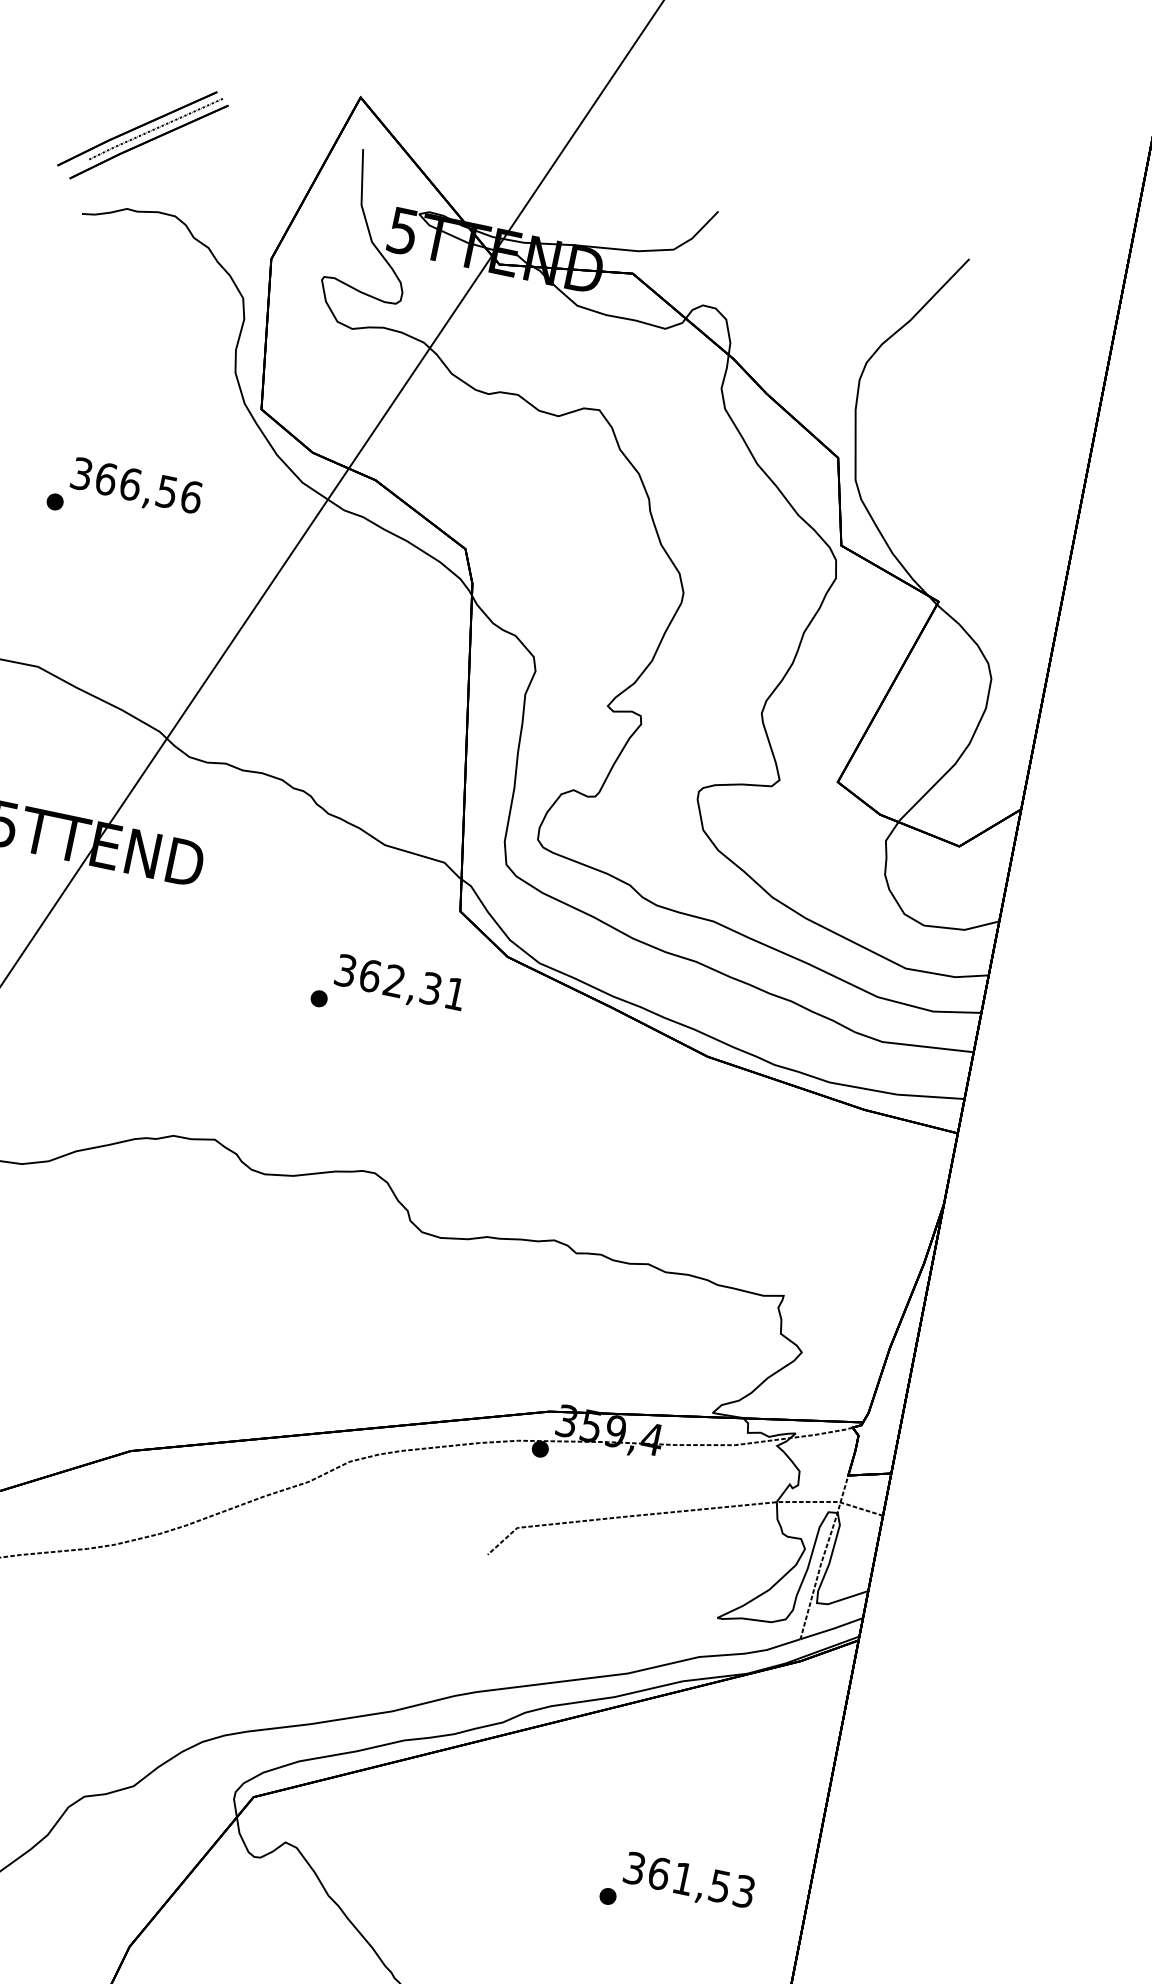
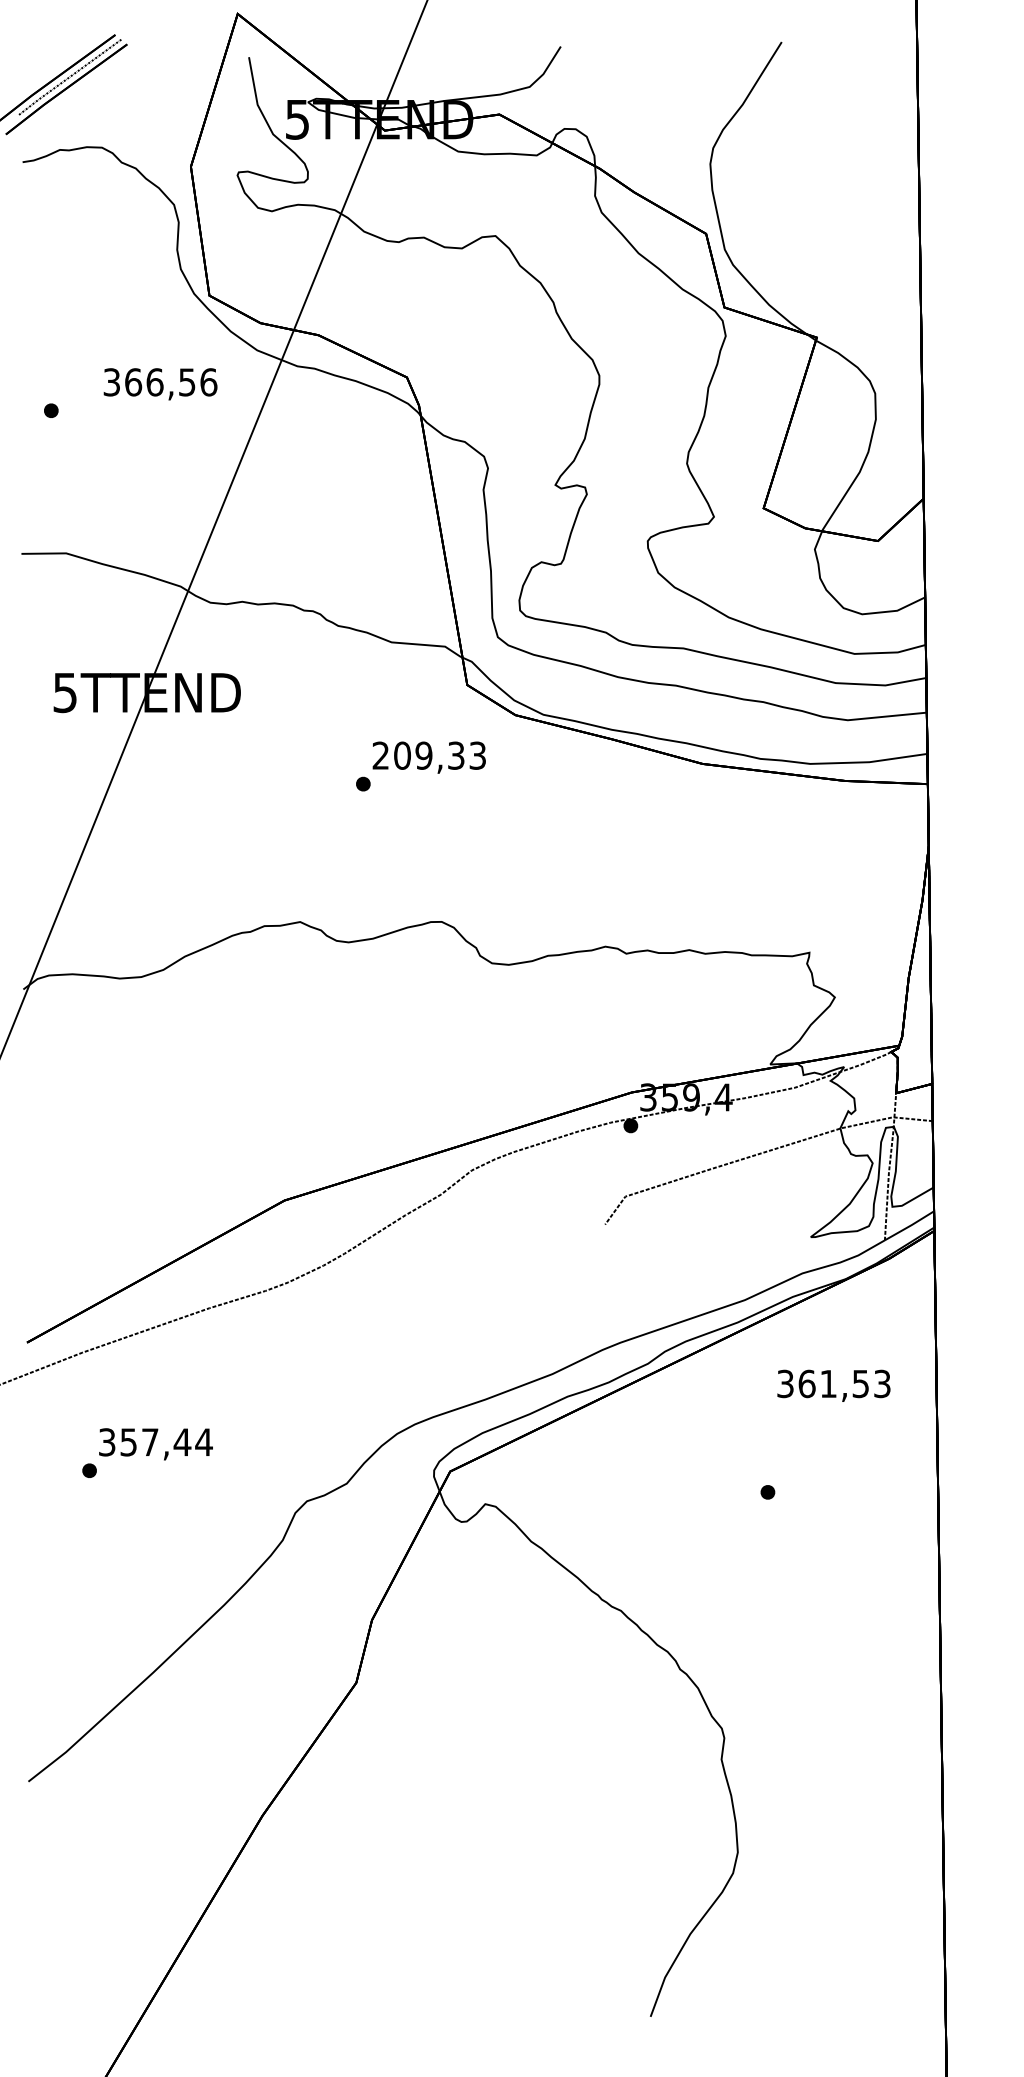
text: (136, 488) -> (160, 384), moved
text: (399, 981) -> (428, 755), 362,31 -> 209,33
text: (688, 1881) -> (833, 1385), moved

